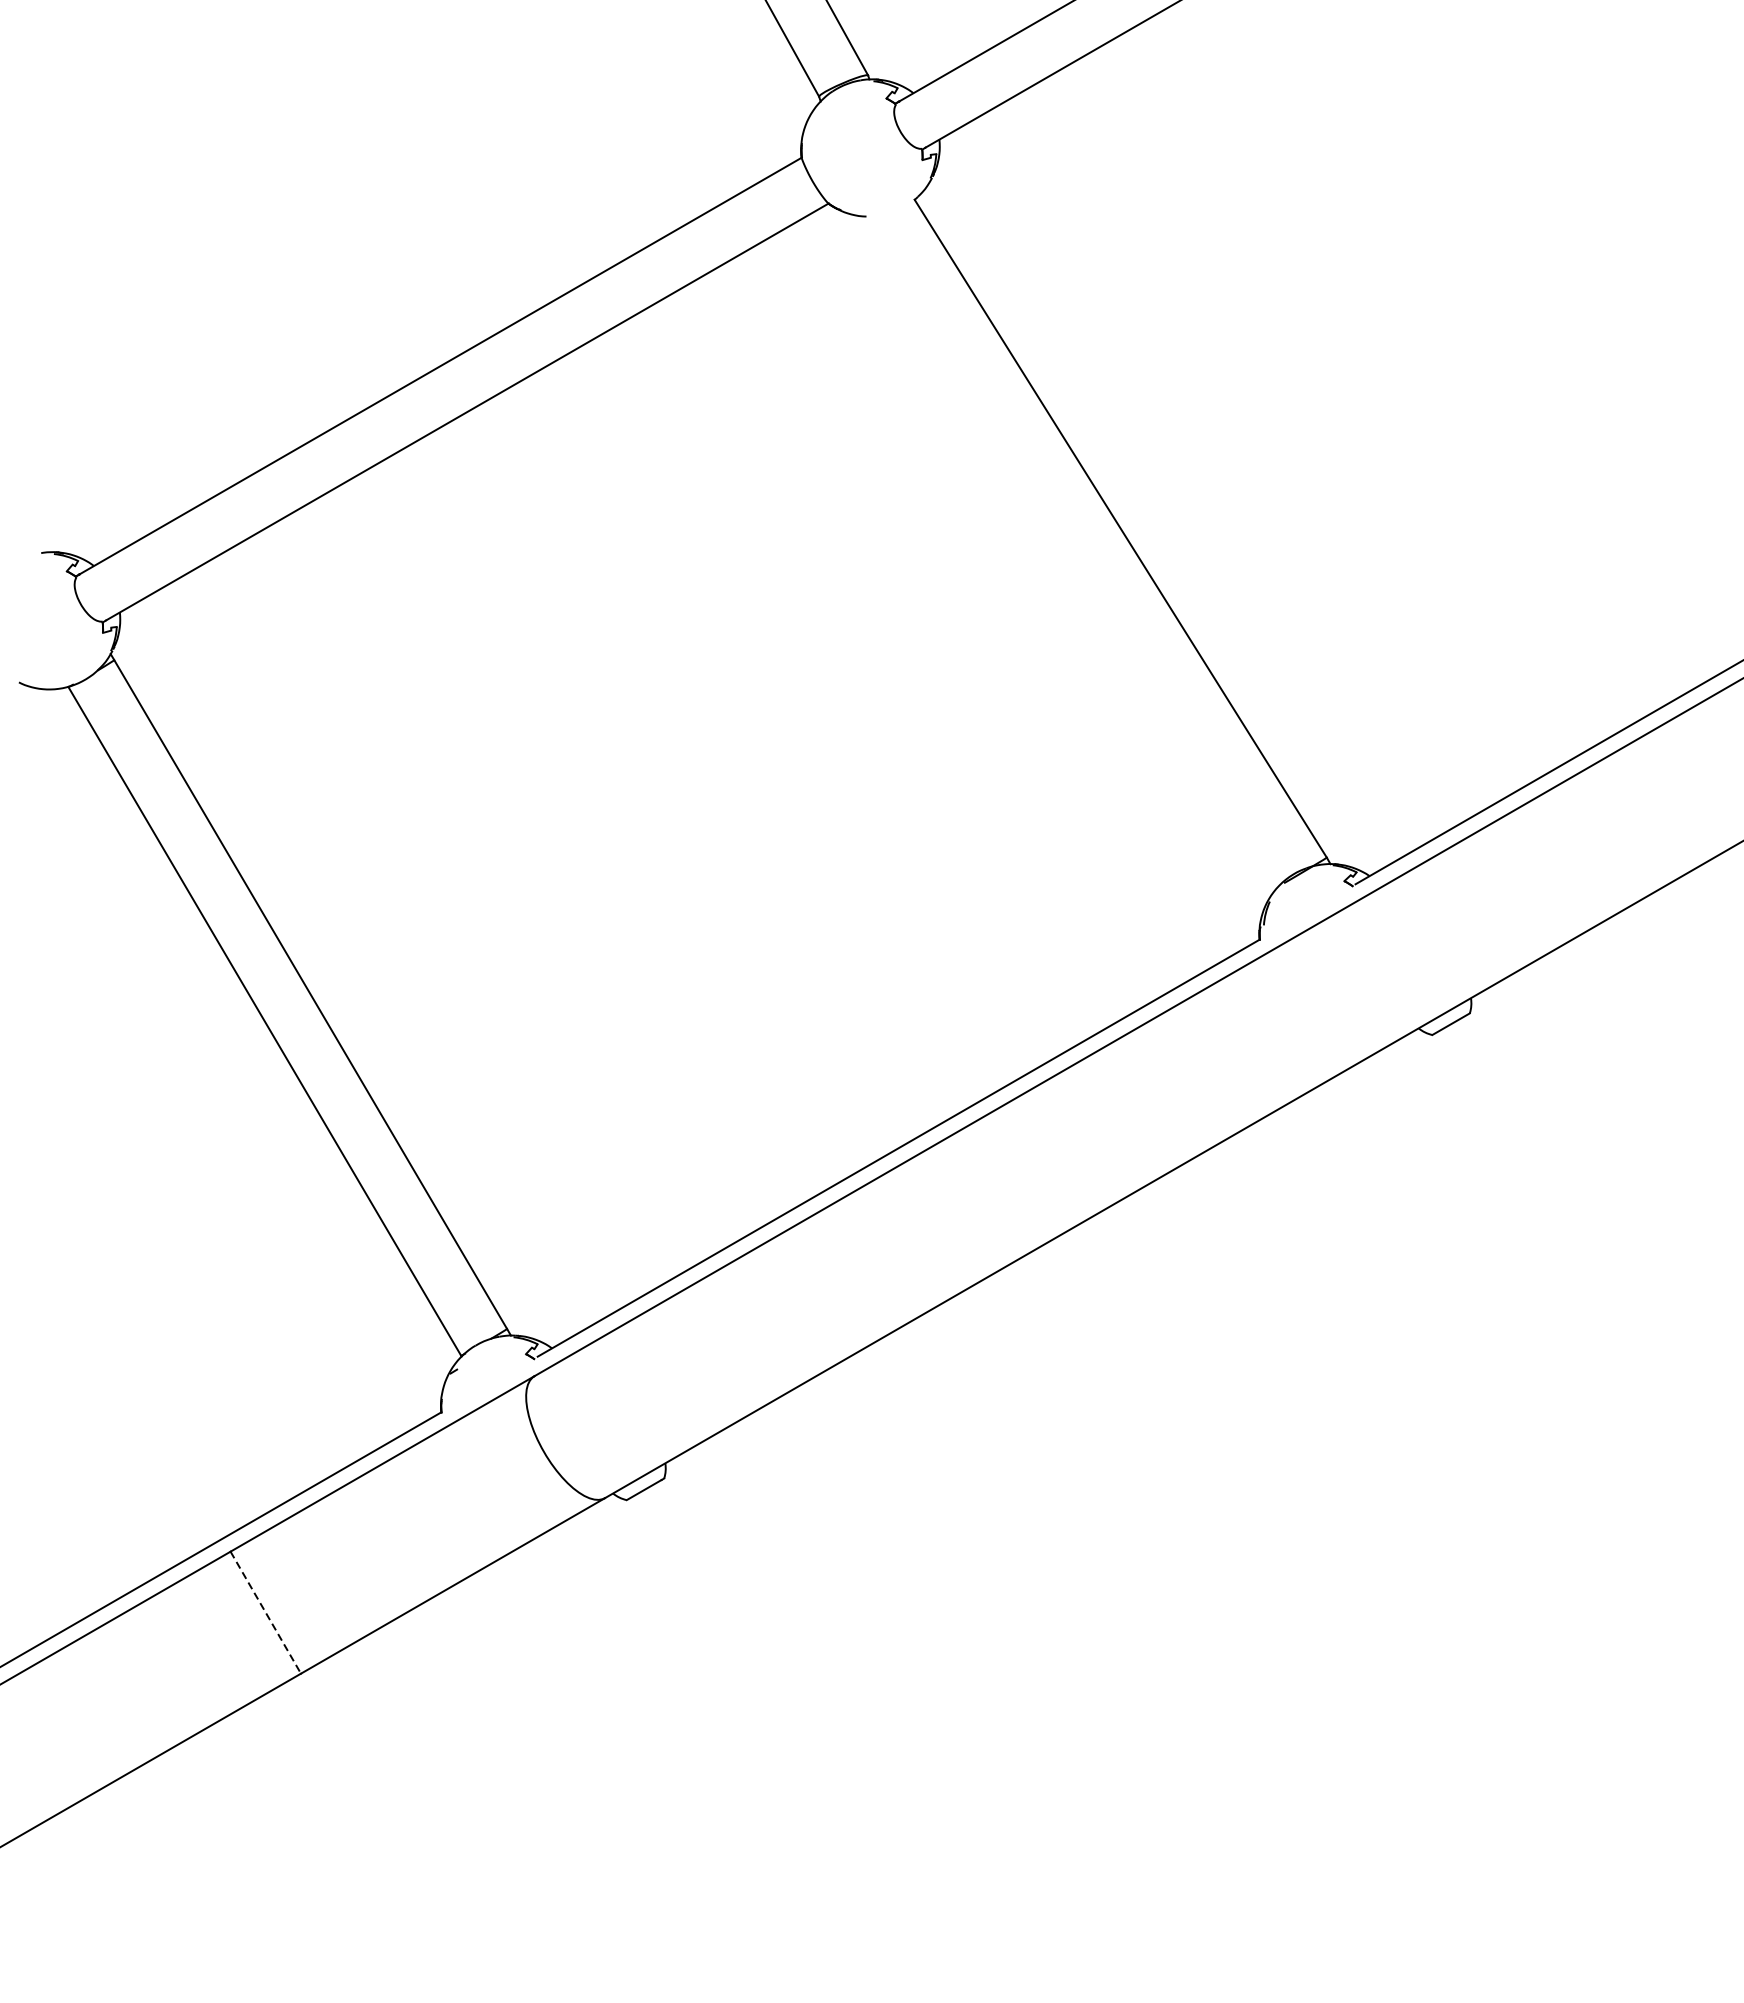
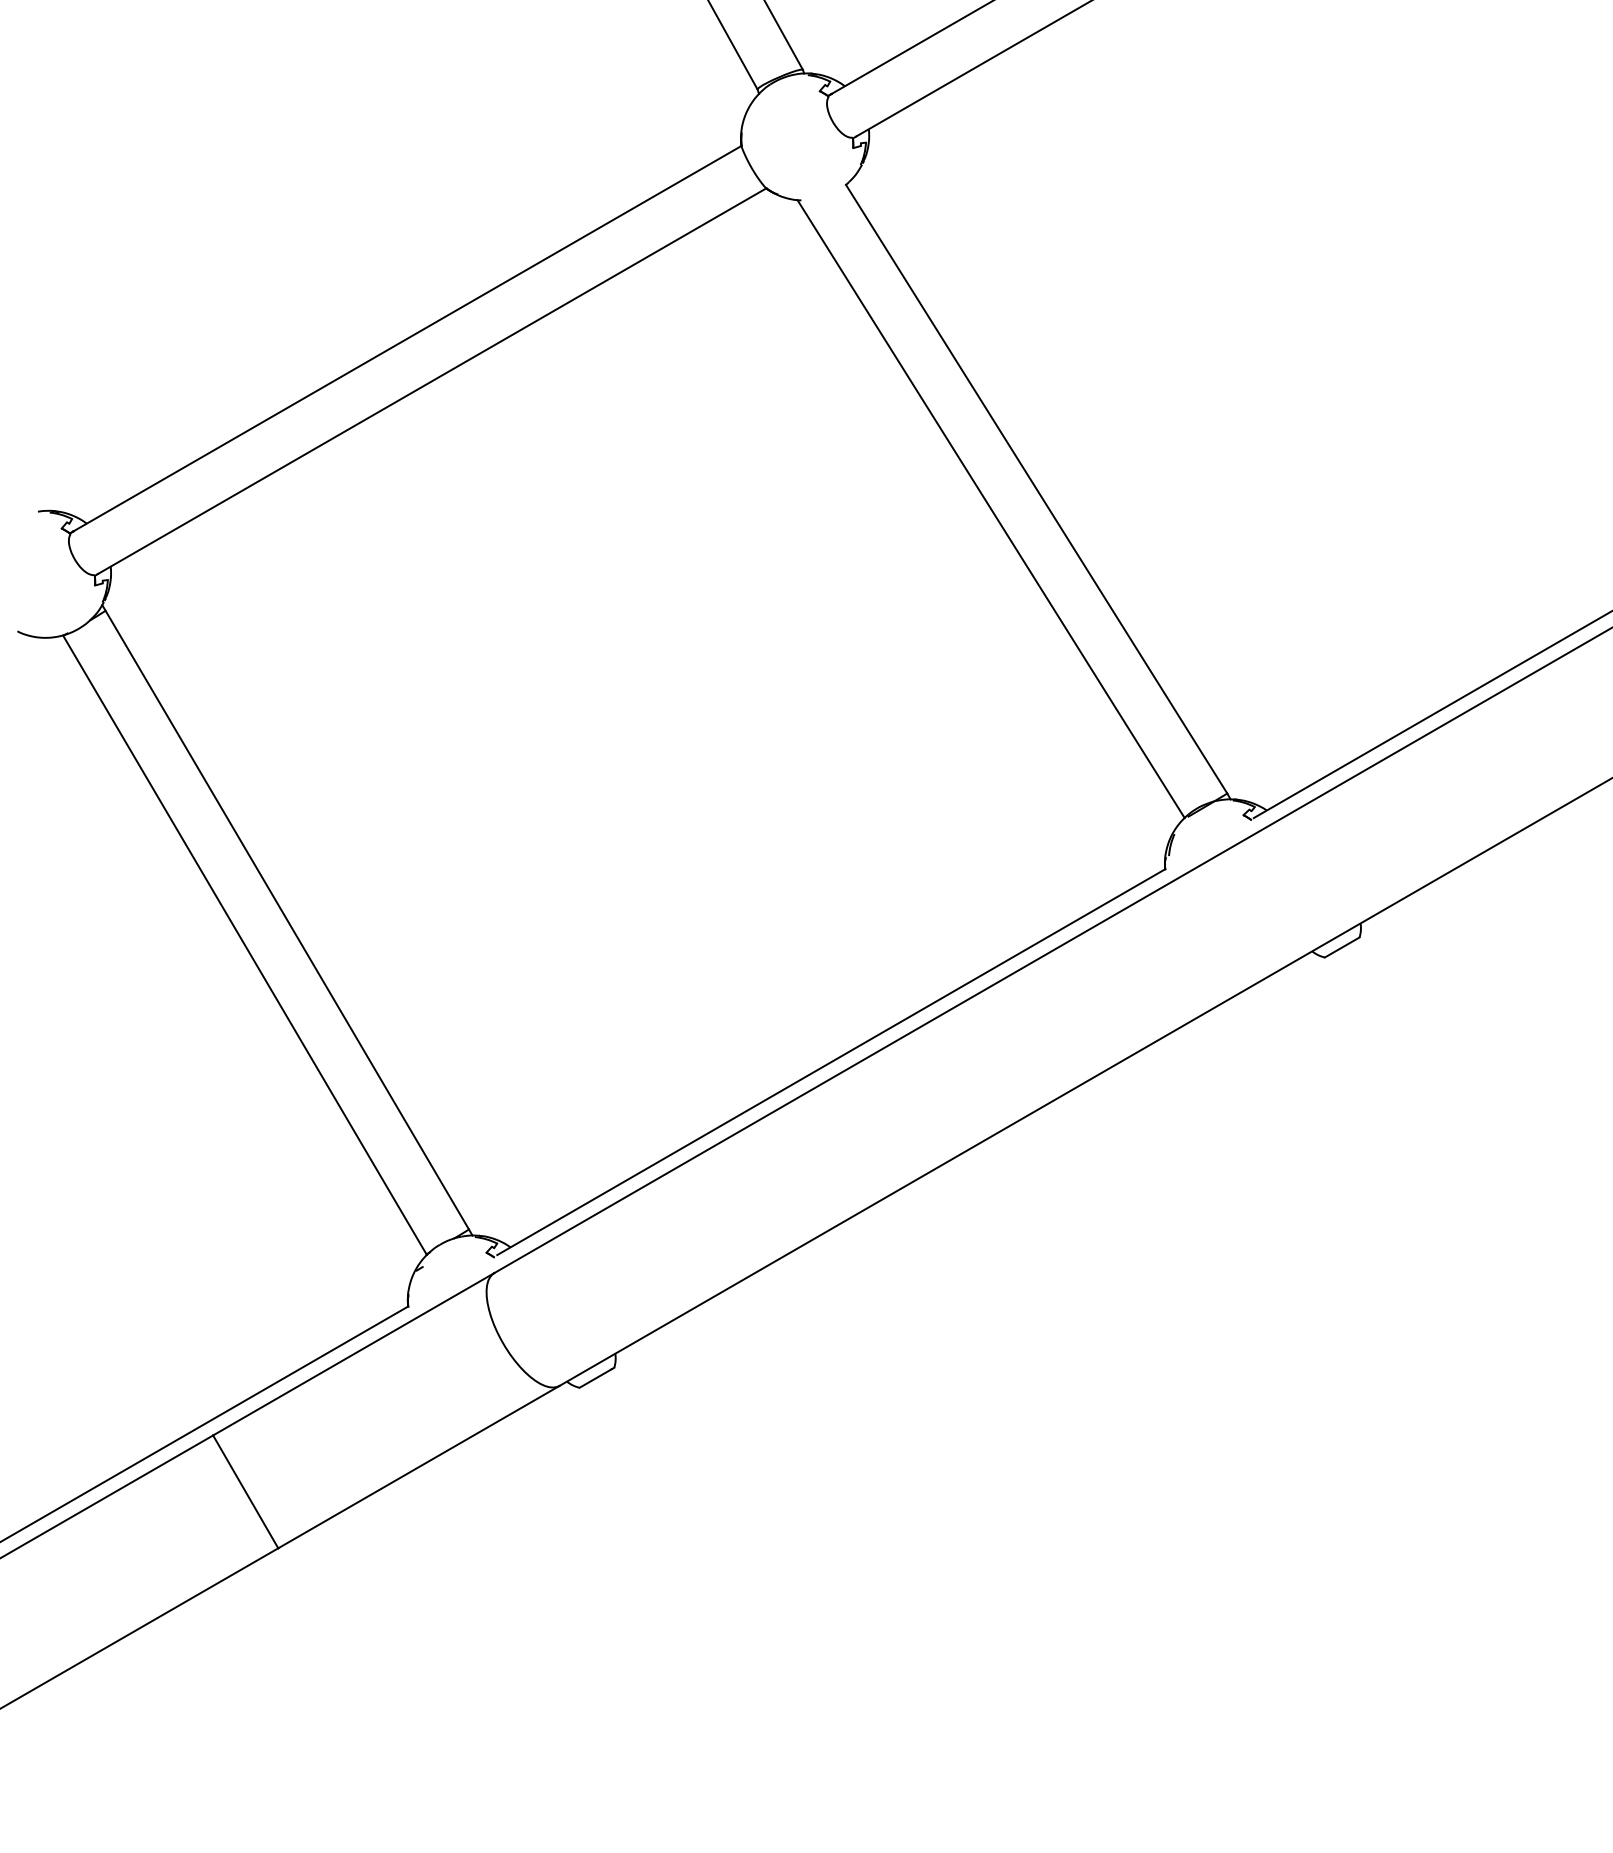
line: (1070, 550) -> (990, 509), added
line: (265, 1613) -> (245, 1492), dashed -> solid

